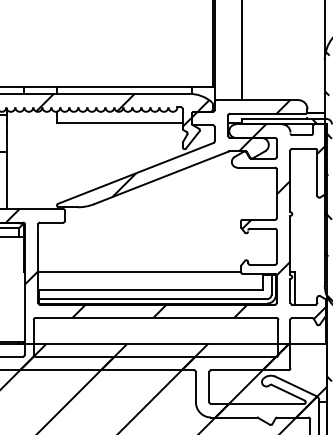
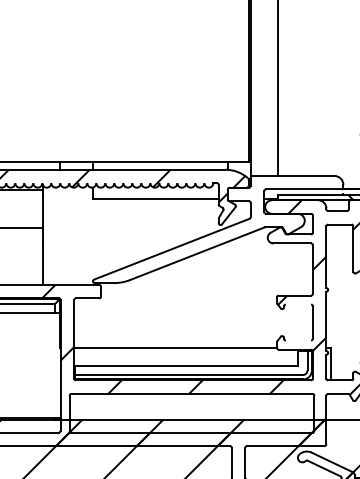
hatch: (201, 147) -> (237, 223), removed
line: (262, 228) -> (298, 304), removed
line: (262, 264) -> (298, 340), removed

